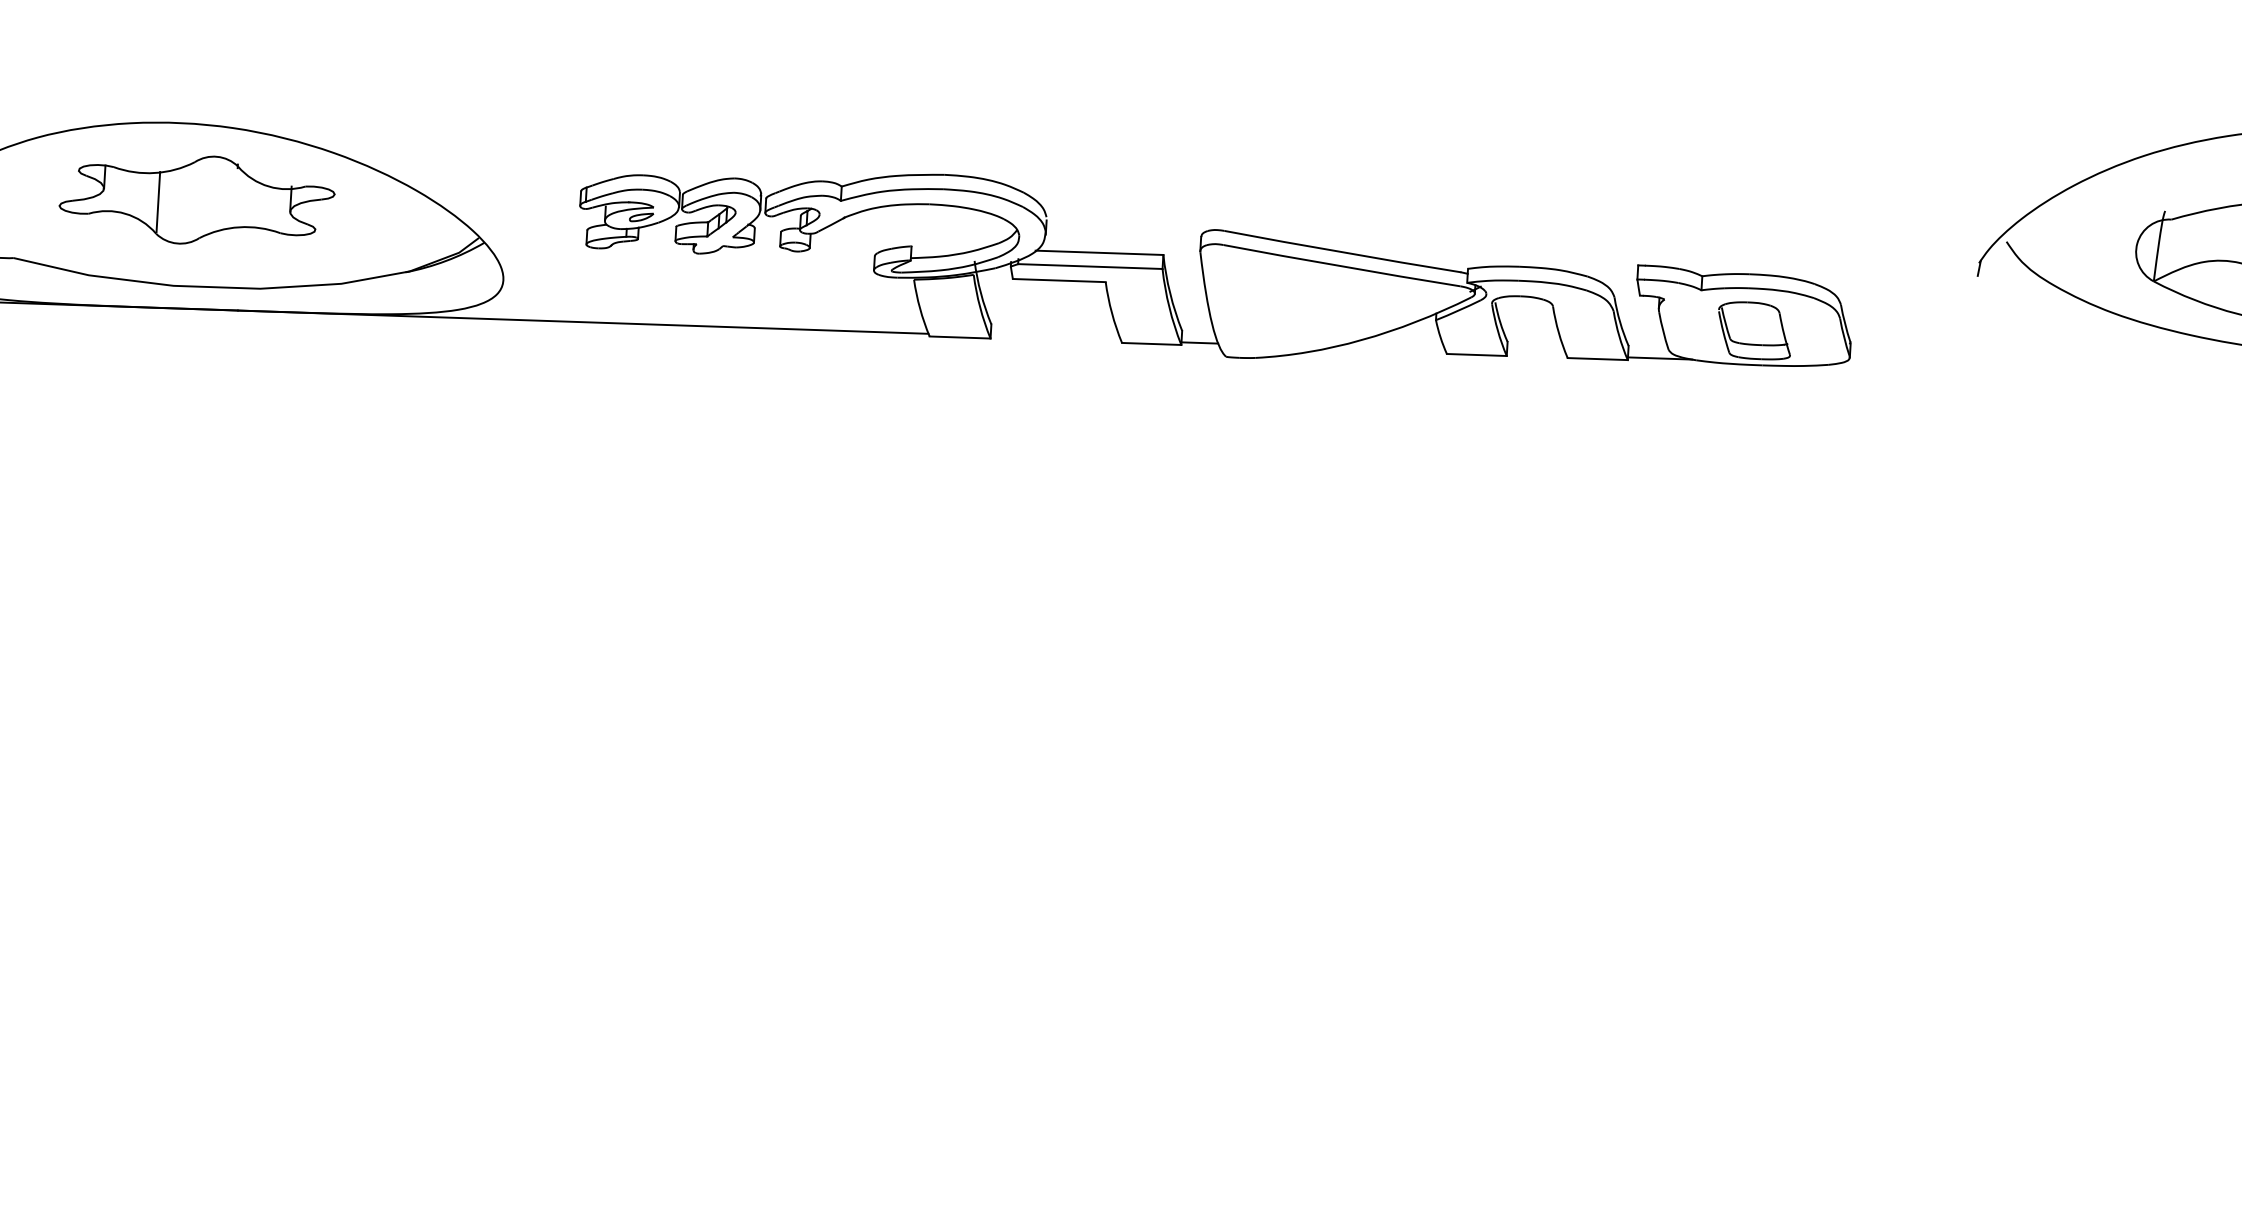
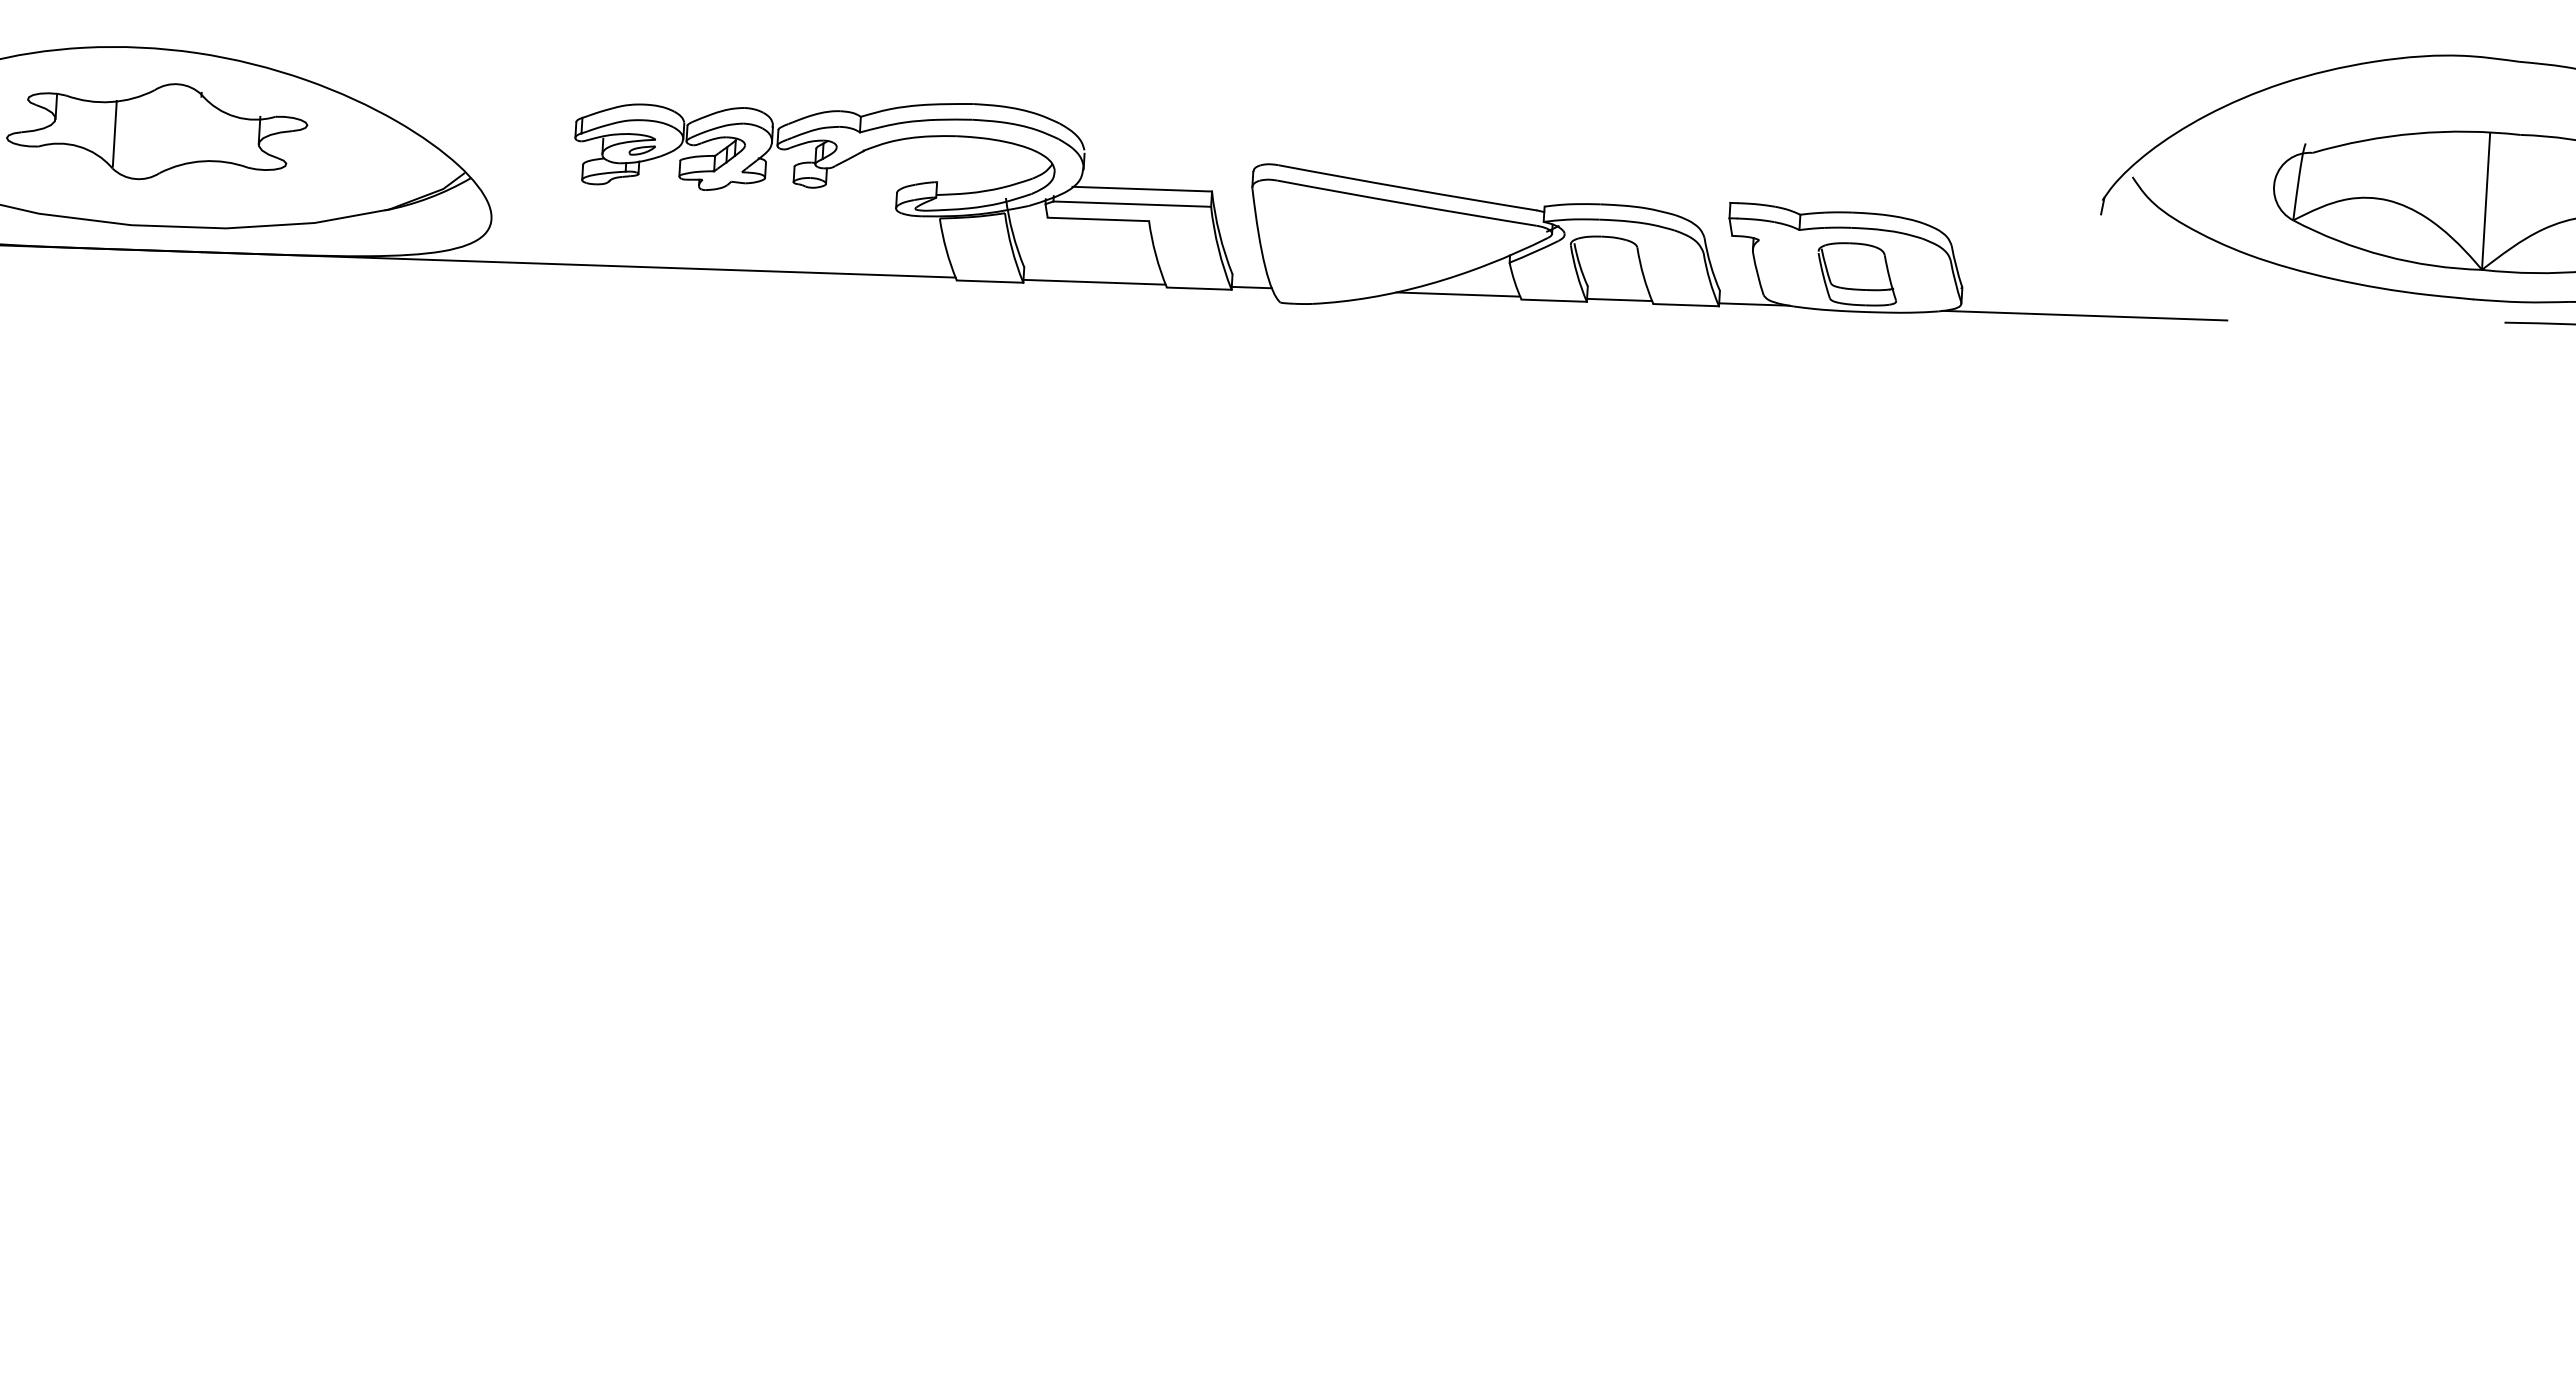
line: (1055, 337) -> (1094, 281), added
line: (1389, 349) -> (1458, 294), added
line: (1536, 353) -> (1619, 299), added
line: (1962, 368) -> (2084, 315), added

